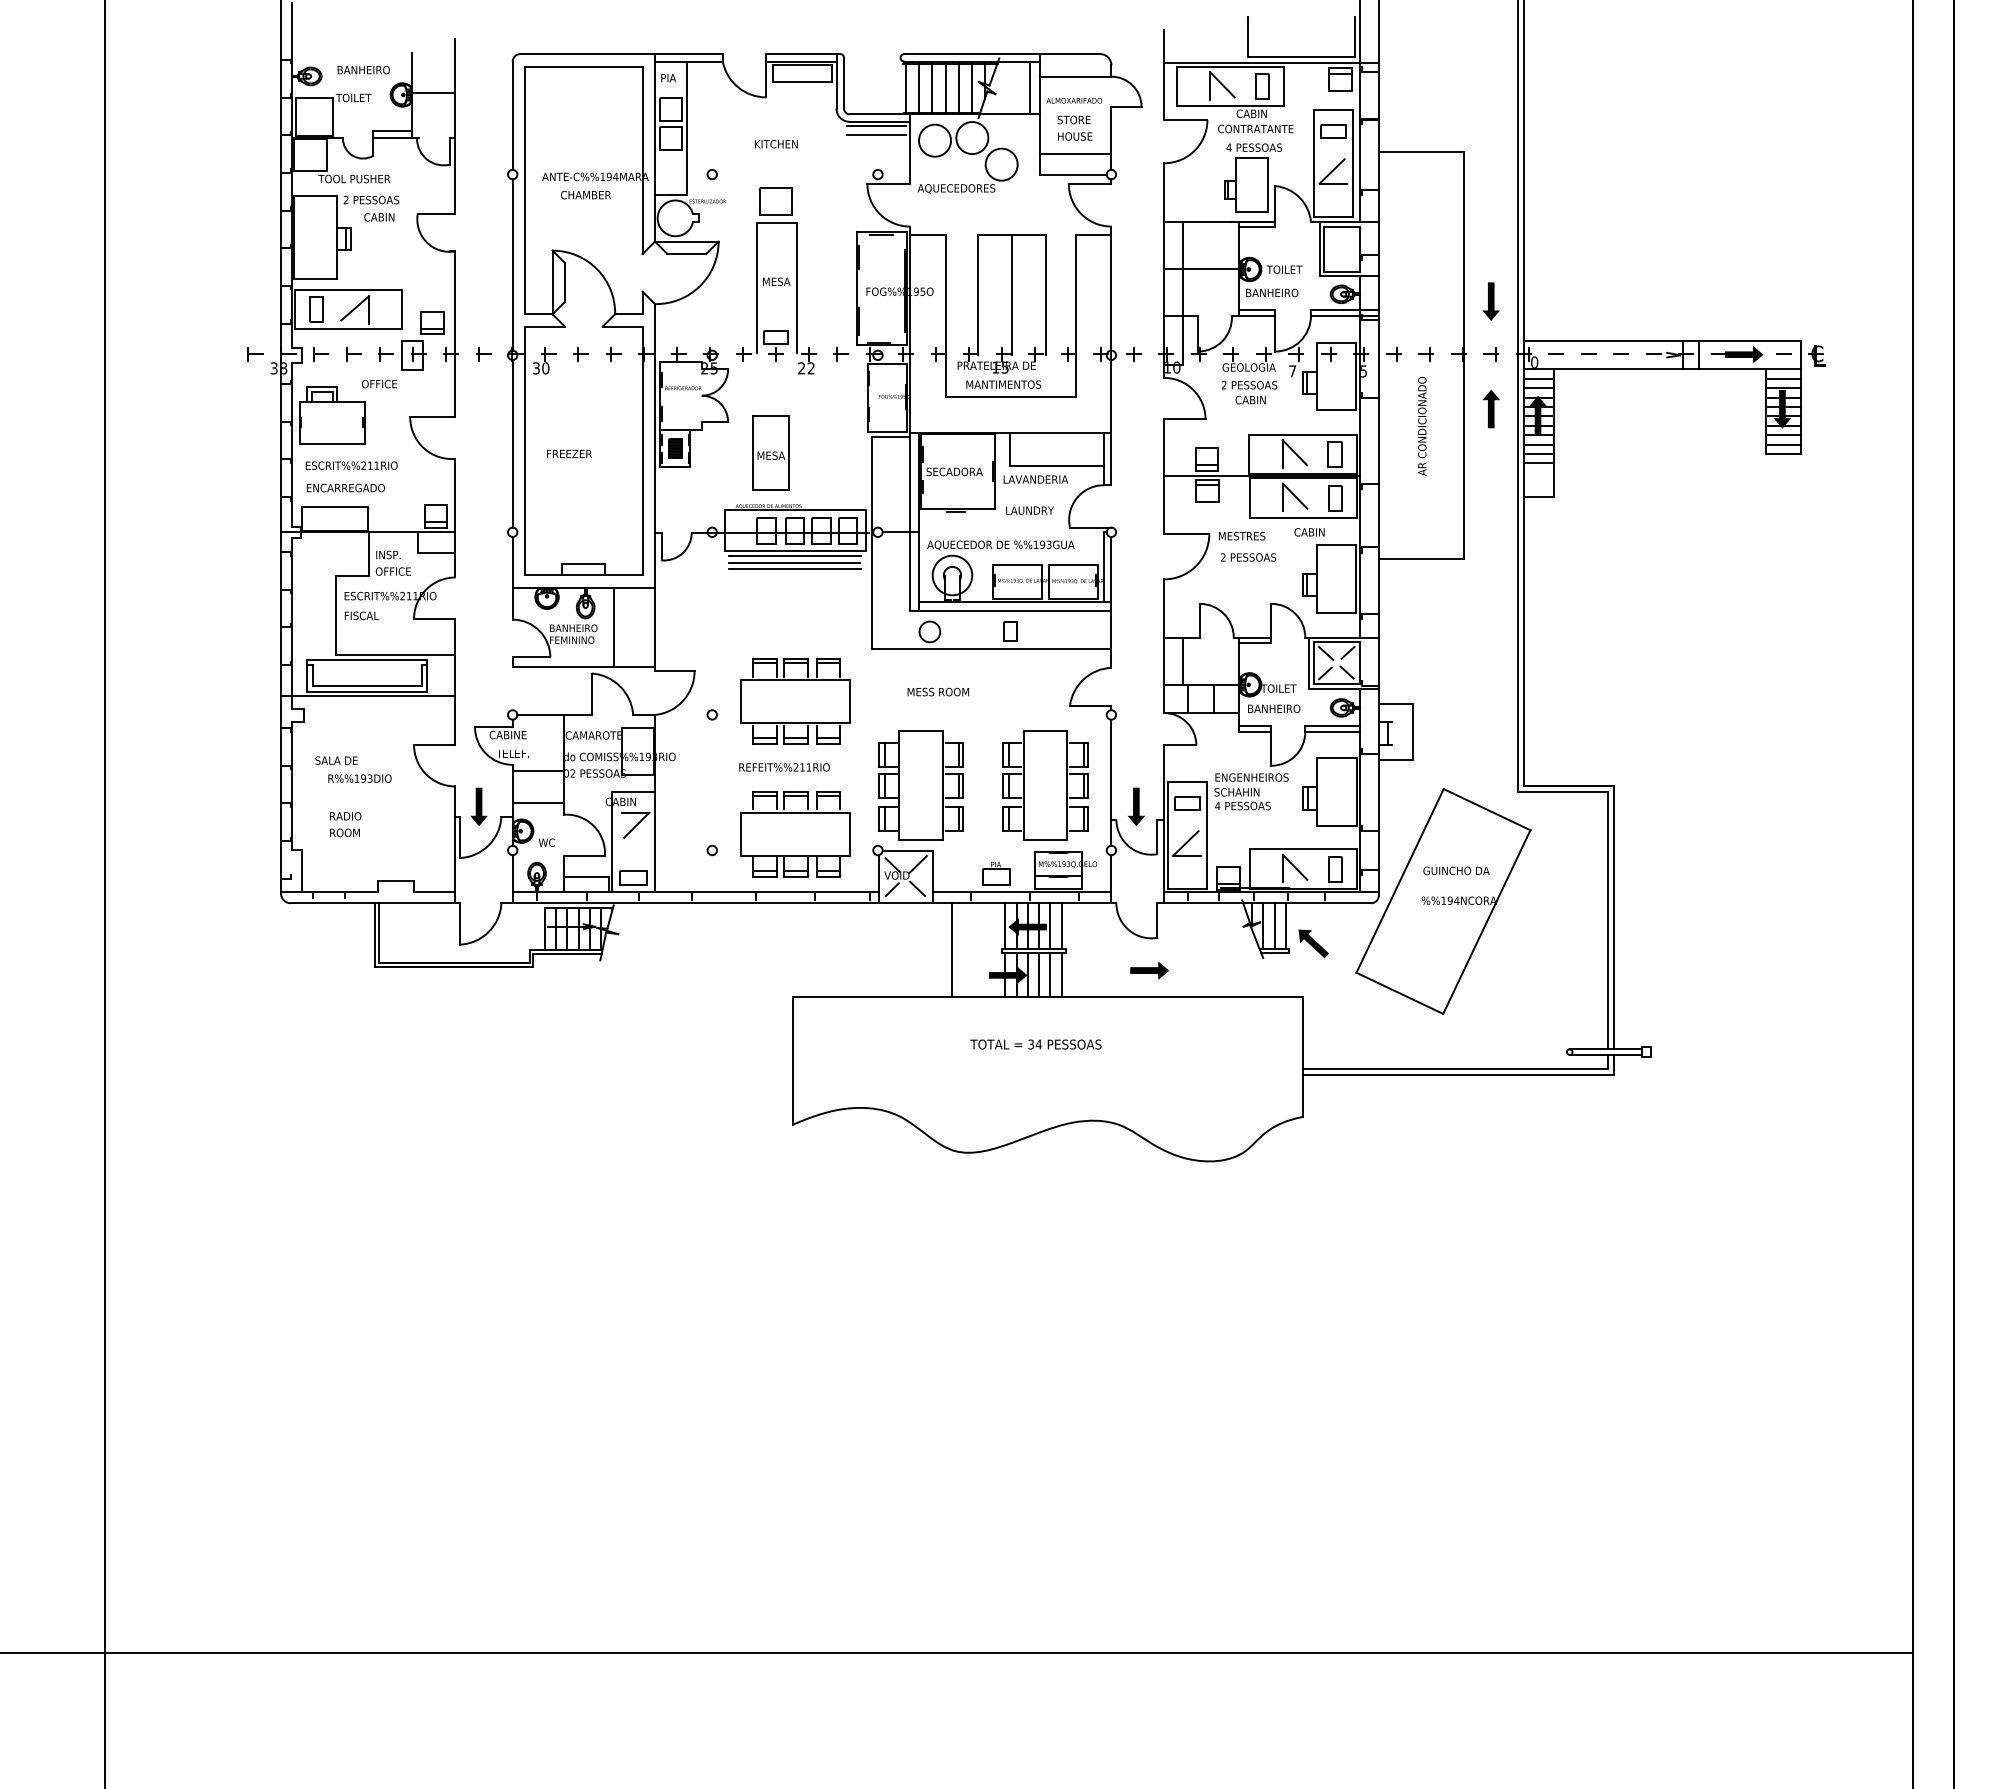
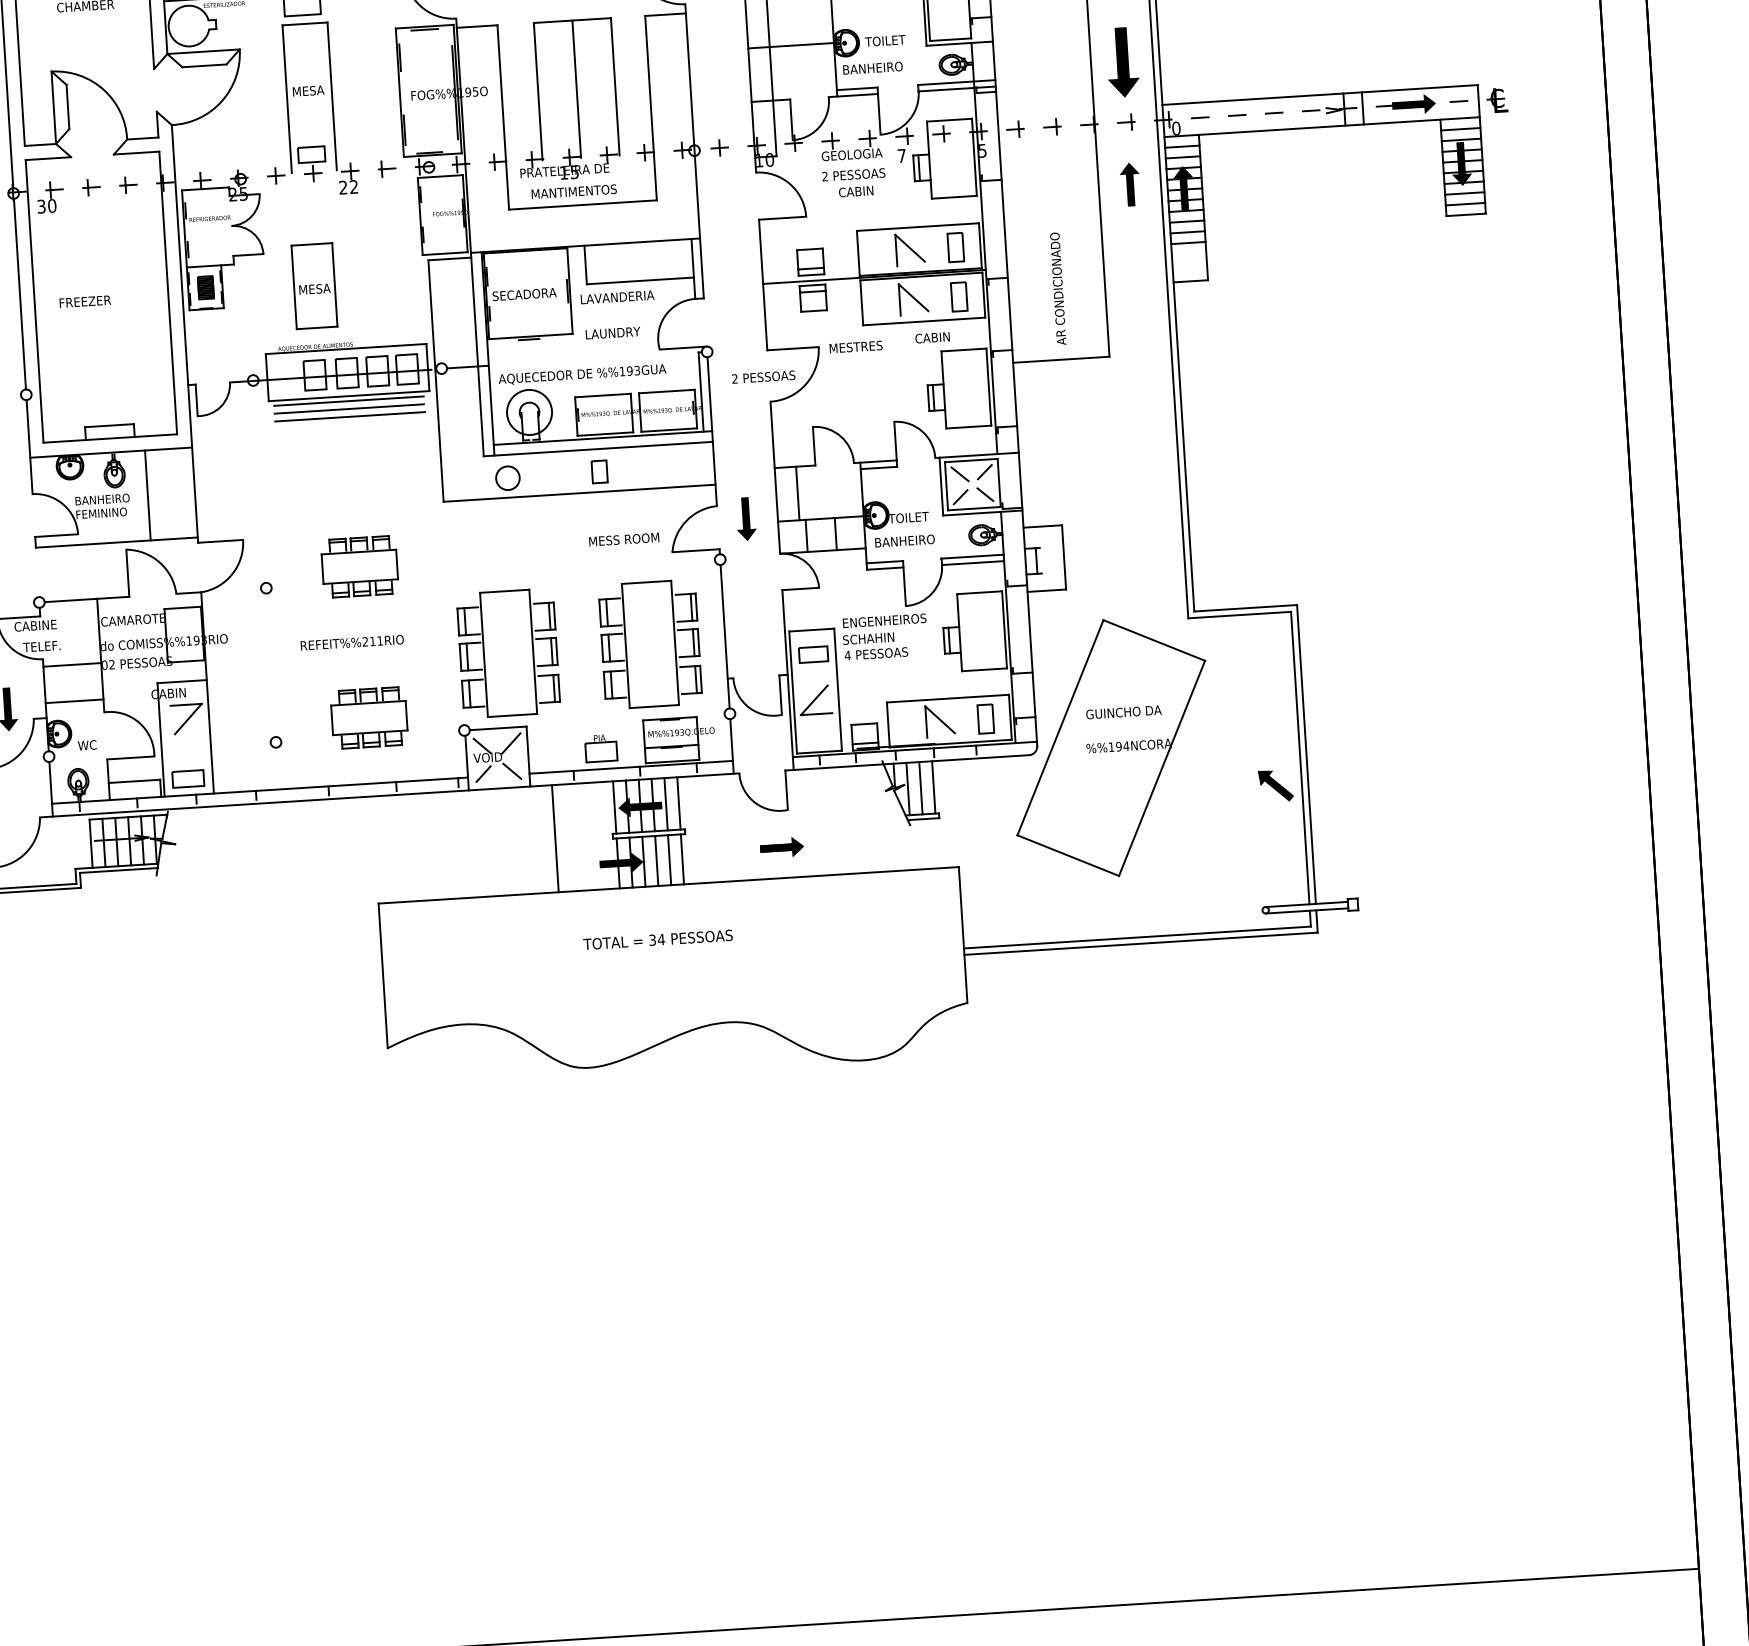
part: (1490, 301) -> (1121, 62), size x1.6
text: (1422, 426) -> (1058, 288), moved
text: (1248, 557) -> (763, 377), moved
text: (938, 691) -> (624, 538), moved
part: (795, 701) -> (360, 566), size x0.6
part: (1136, 806) -> (746, 518), moved
part: (795, 834) -> (369, 718), size x0.6
part: (1313, 943) -> (1275, 785), moved

